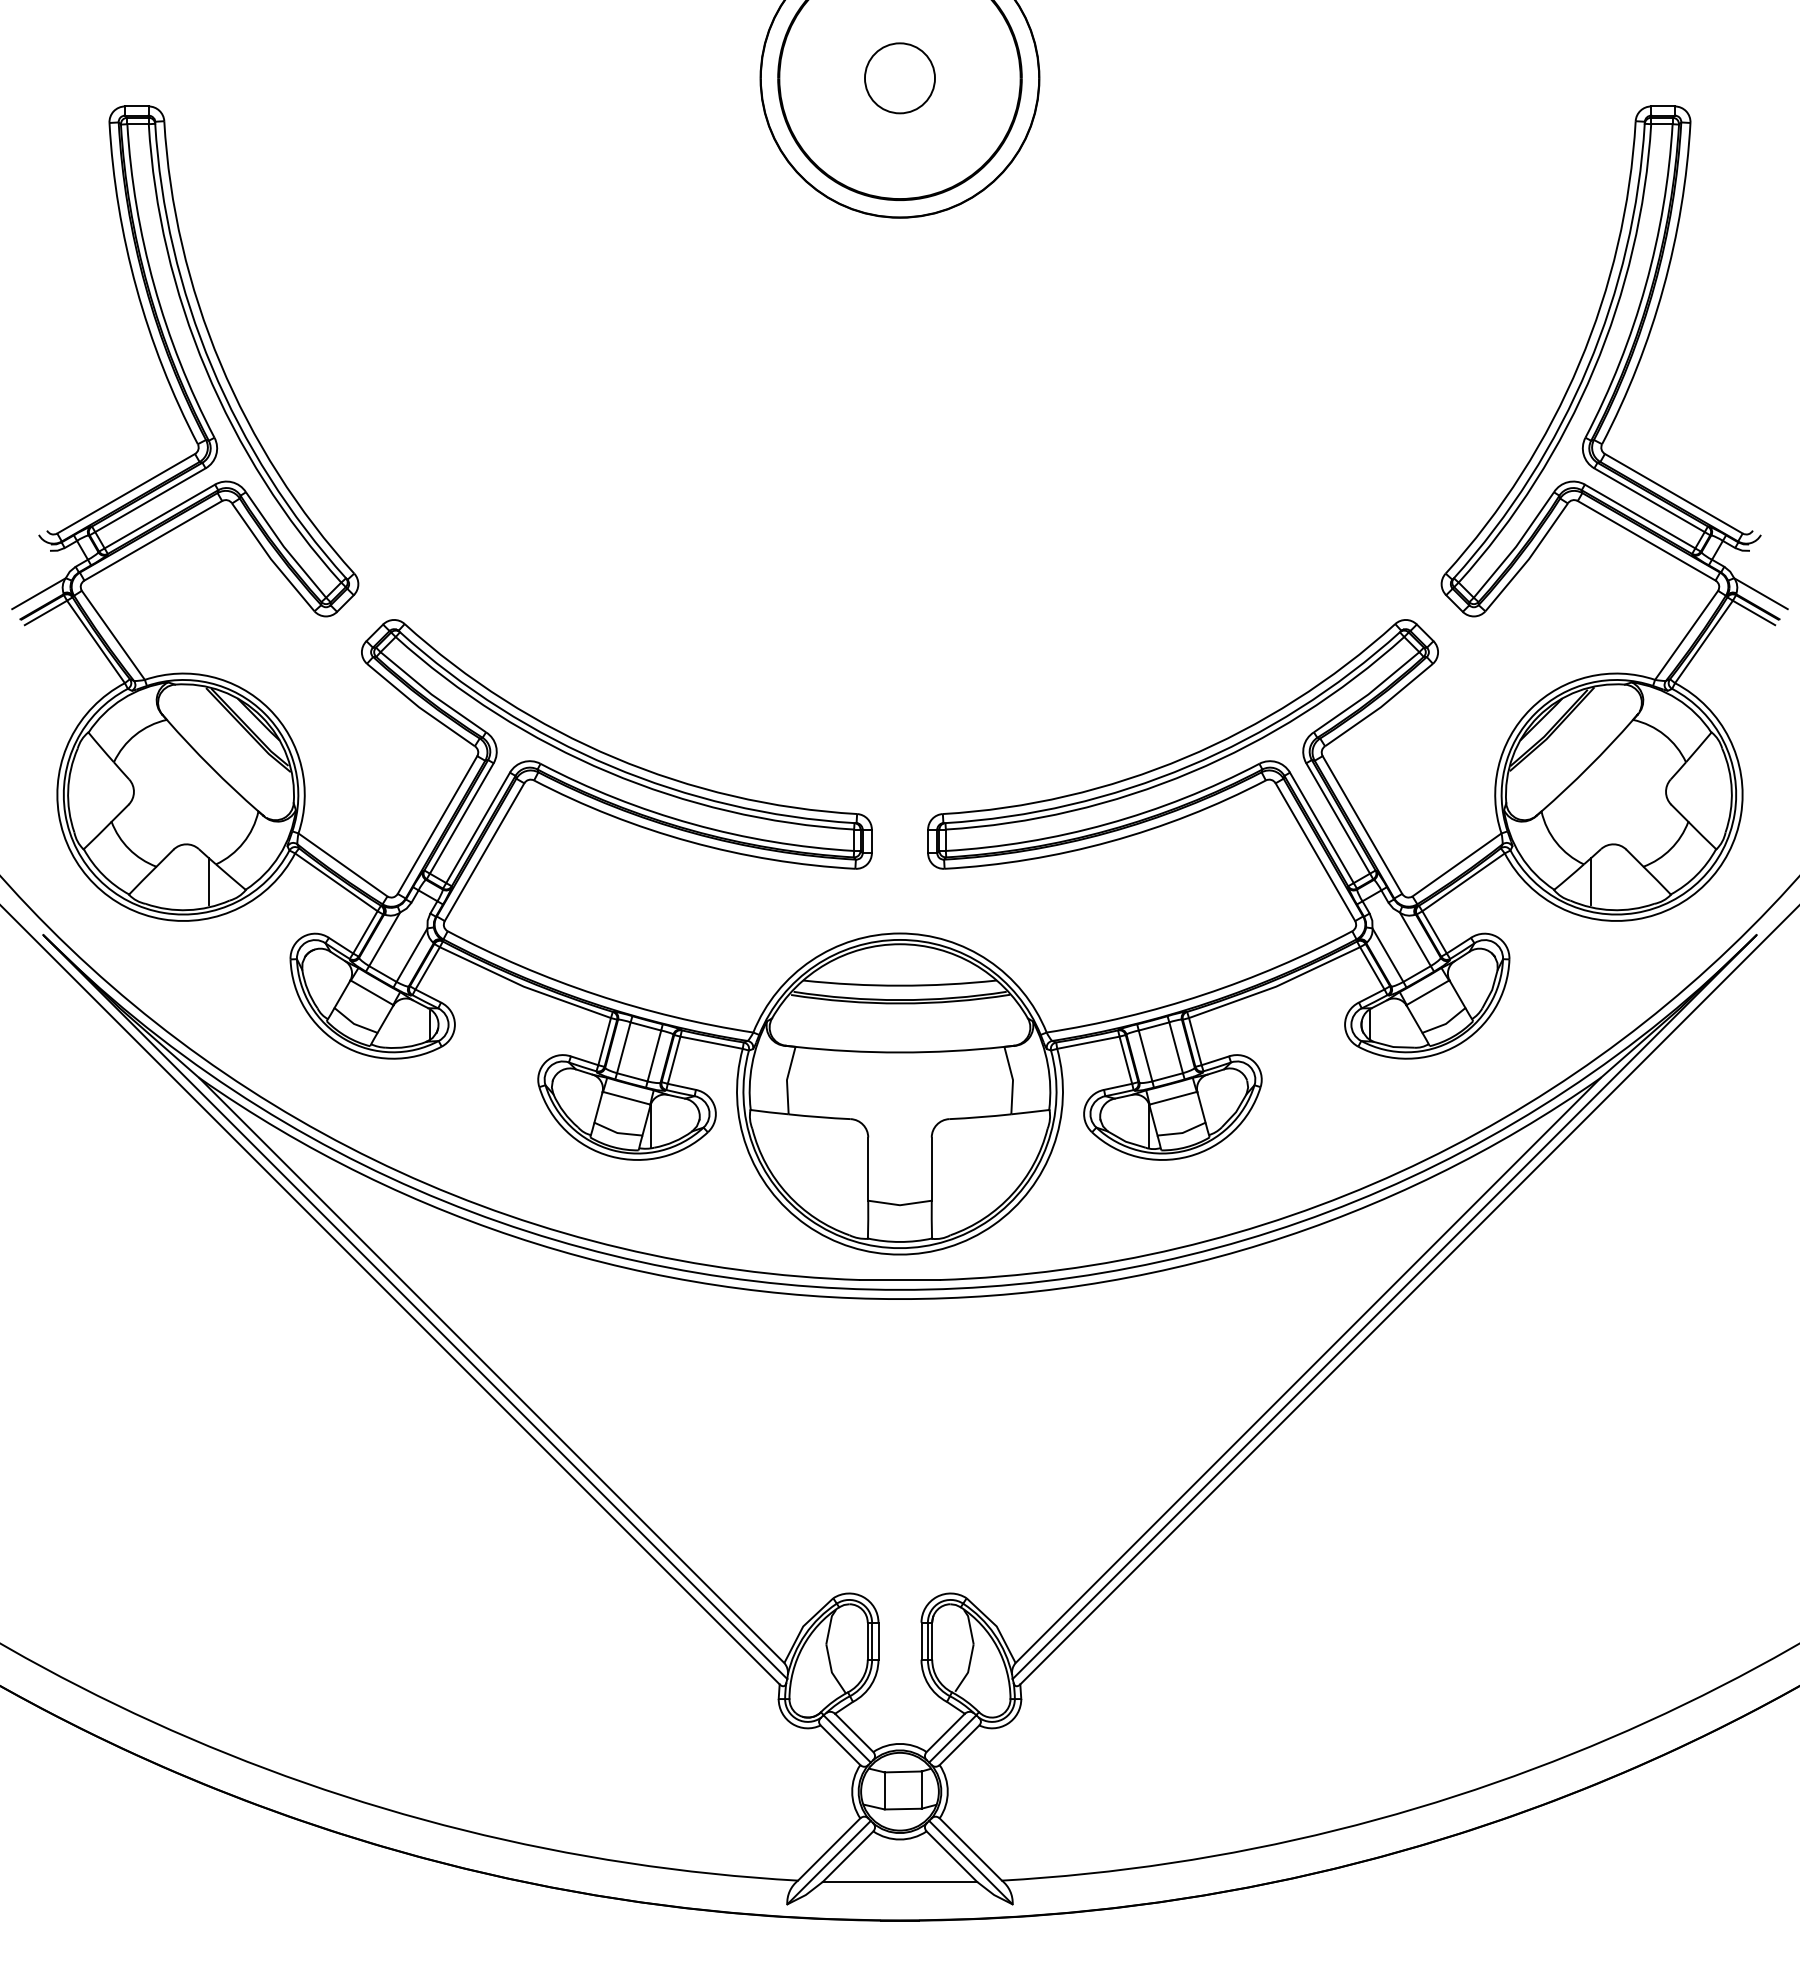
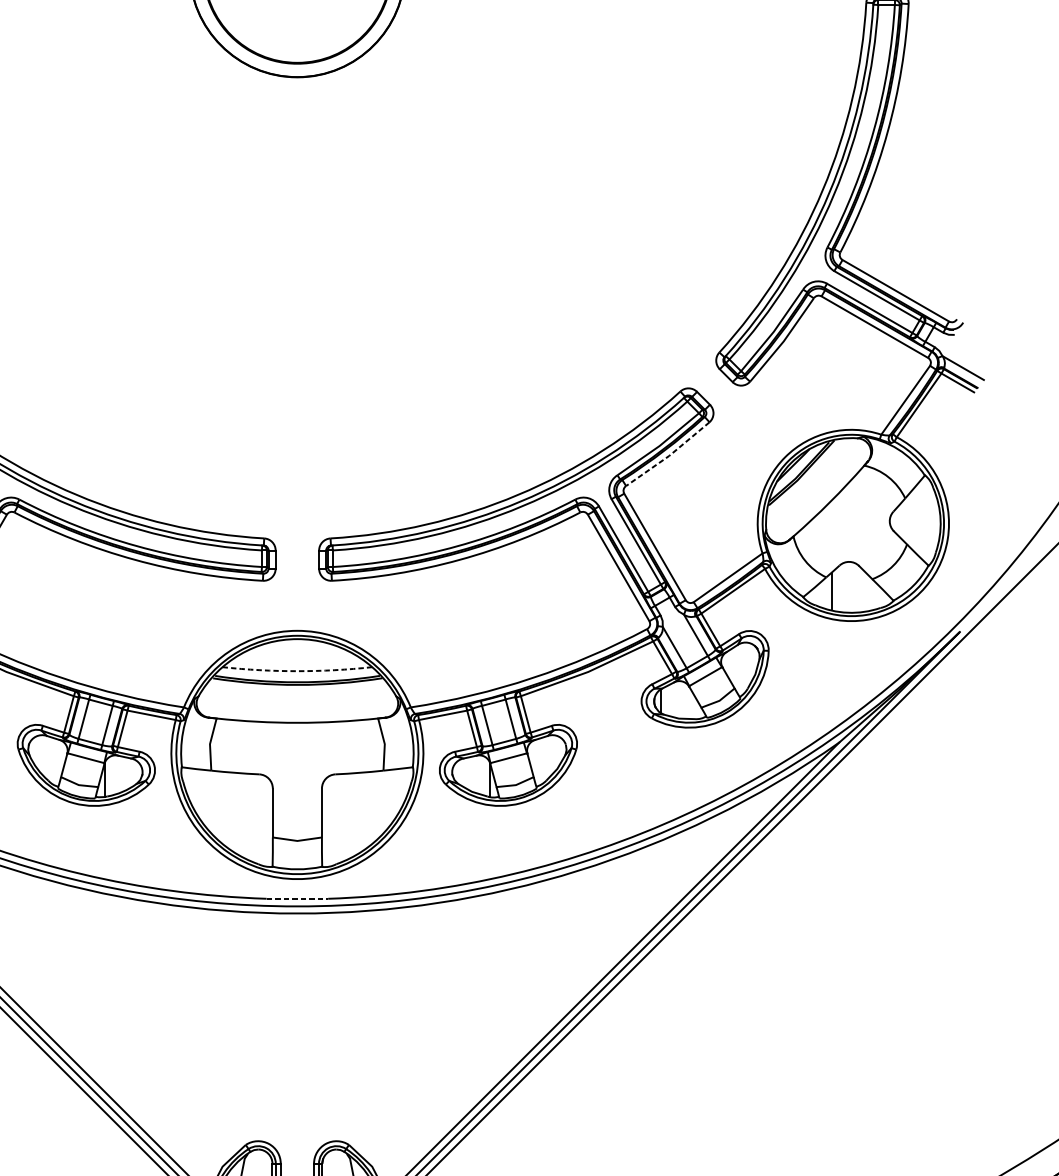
line: (1380, 707) -> (668, 456), solid -> dashed
arc: (899, 985) -> (297, 671), solid -> dashed
line: (899, 1280) -> (297, 899), solid -> dashed

